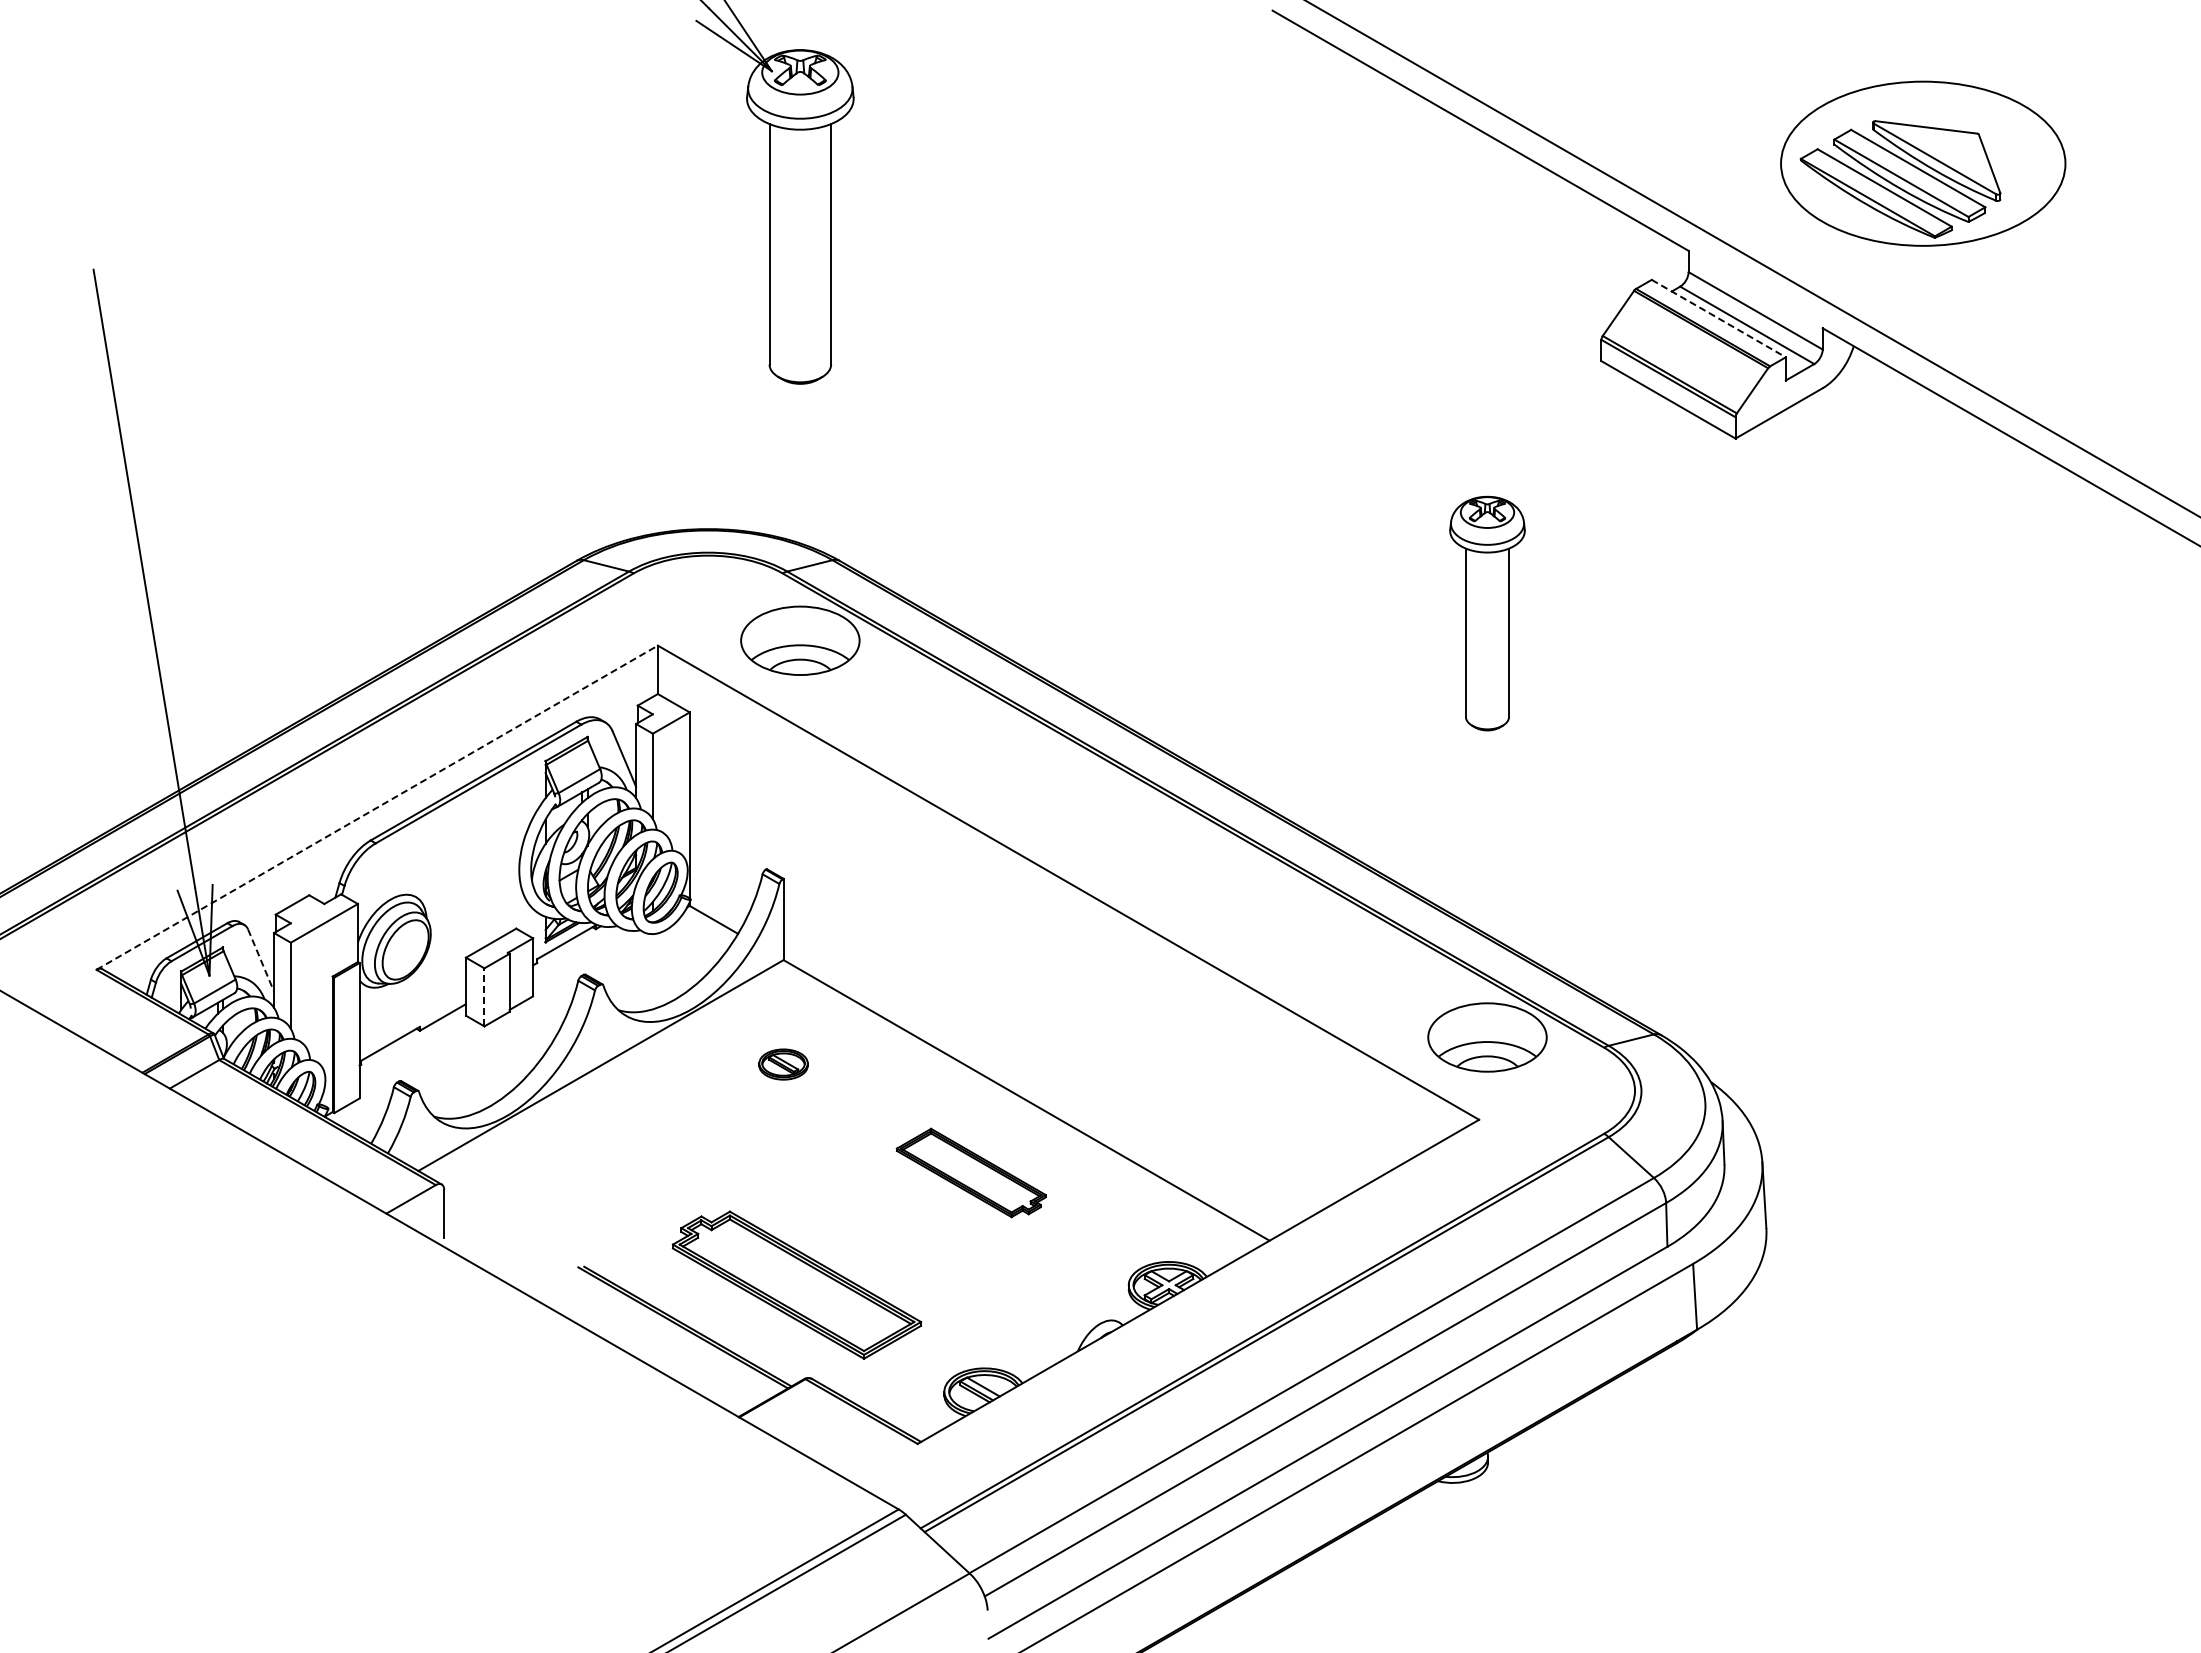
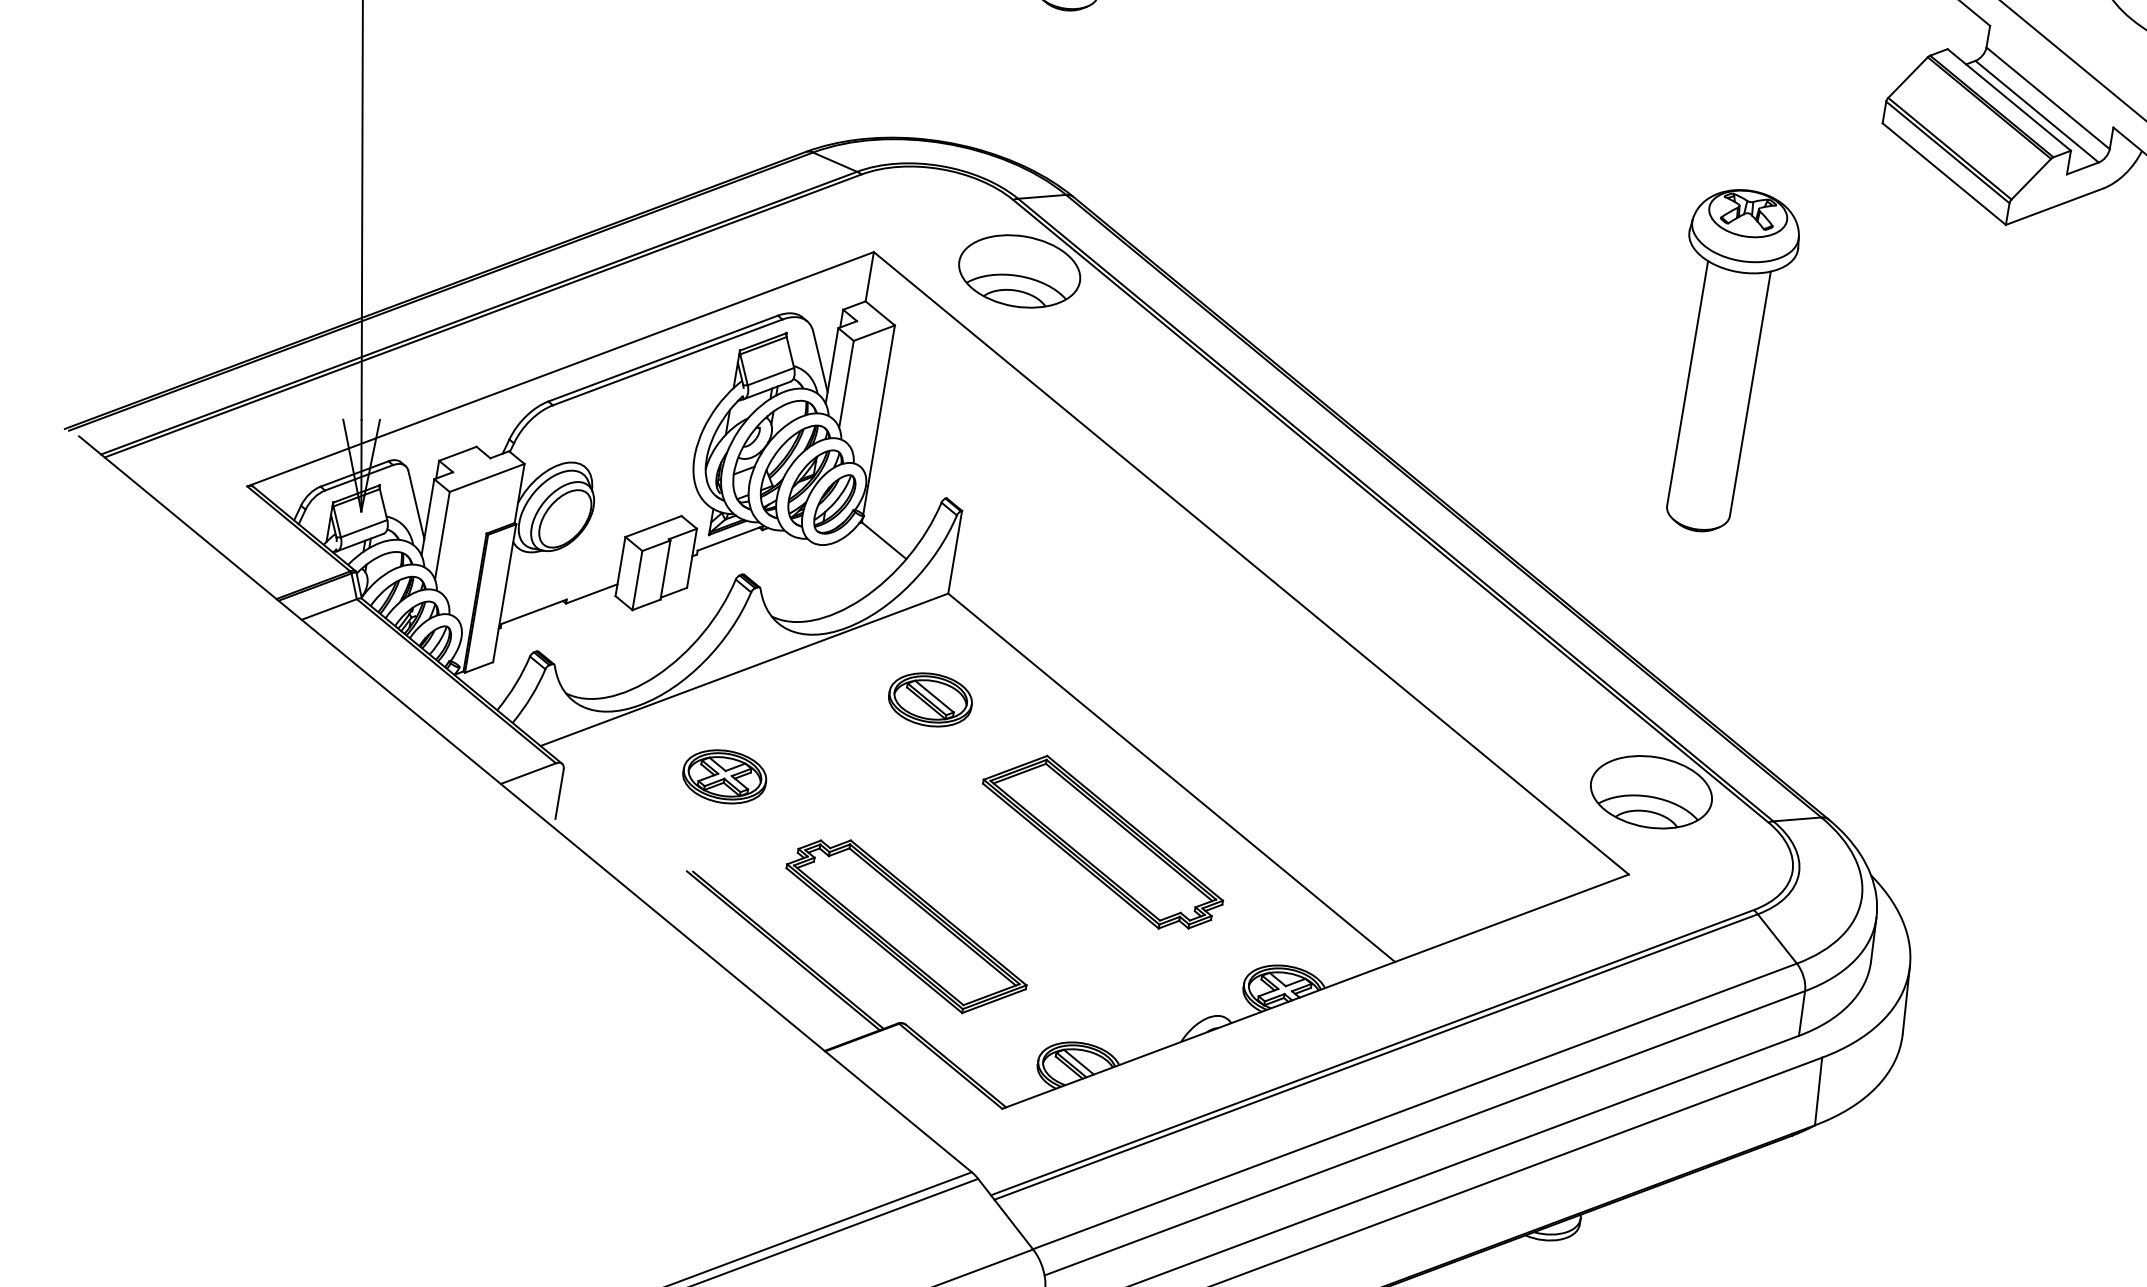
line: (1719, 318) -> (2010, 99), dashed -> solid
part: (1487, 613) -> (1723, 360), size x1.43
line: (377, 807) -> (560, 369), dashed -> solid
line: (261, 960) -> (416, 505), dashed -> solid
line: (484, 996) -> (637, 579), dashed -> solid
part: (783, 1064) -> (930, 699), size x1.67
part: (599, 1171) -> (724, 777), added
part: (971, 1172) -> (1103, 841), size x1.67

